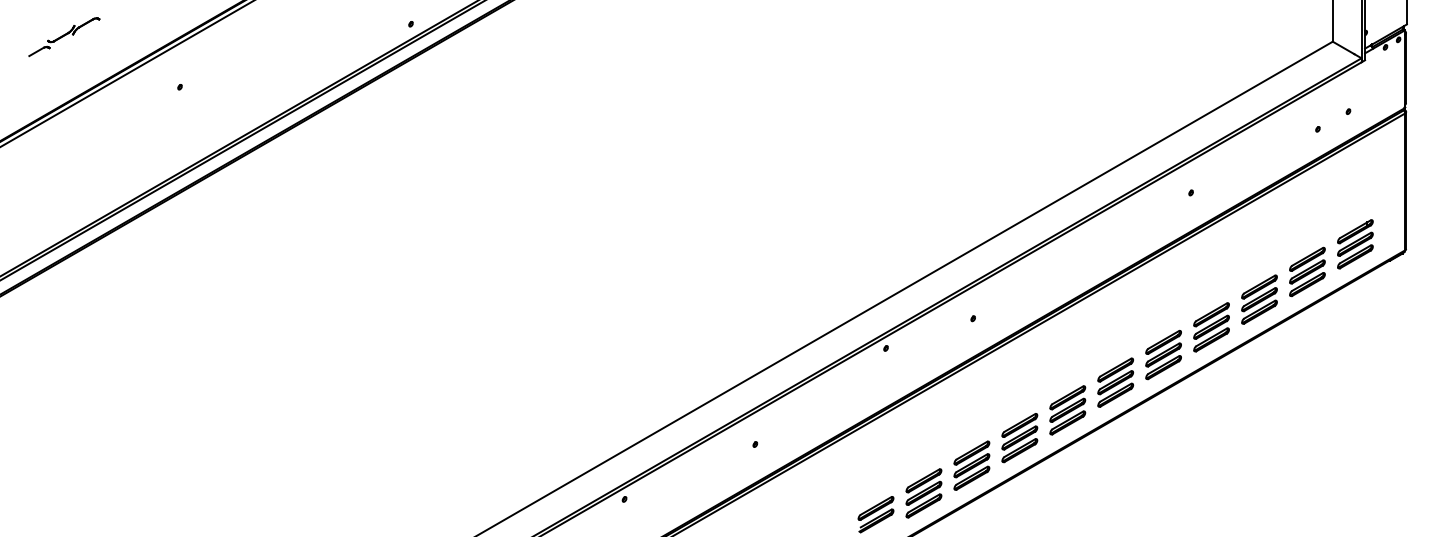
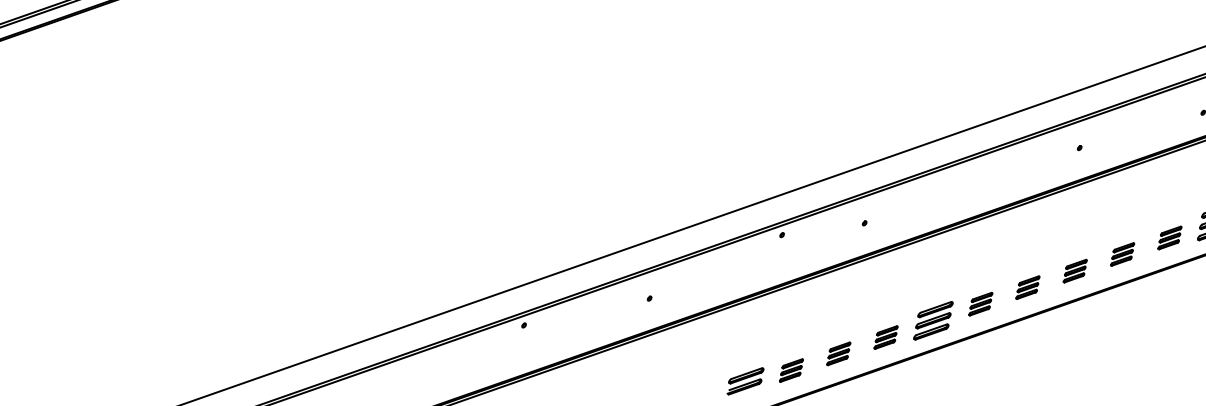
part: (1307, 271) -> (1170, 237), size x0.6
part: (1259, 299) -> (1122, 254), size x0.6
part: (1211, 327) -> (1075, 271), size x0.6
part: (1163, 354) -> (1027, 287), size x0.6
part: (1115, 382) -> (980, 304), size x0.6
part: (1019, 438) -> (885, 337), size x0.6
part: (971, 465) -> (838, 353), size x0.6
part: (923, 493) -> (791, 370), size x0.6

